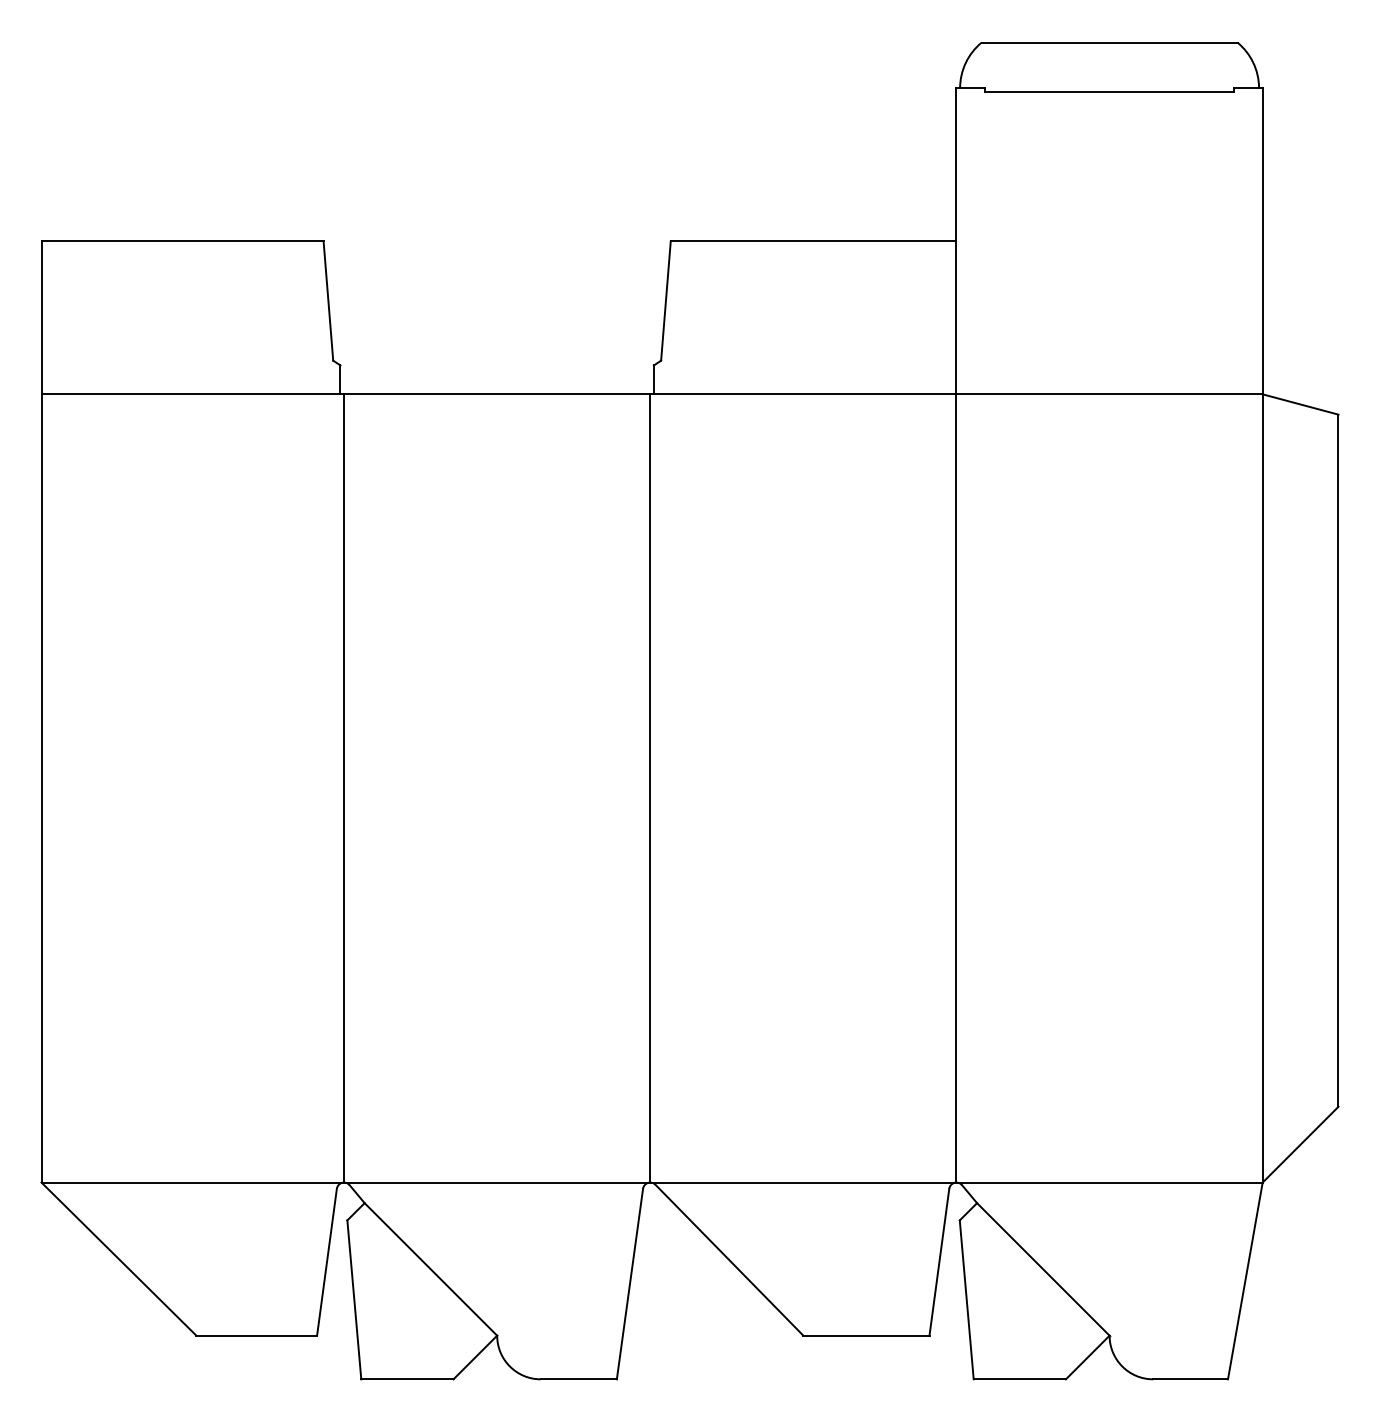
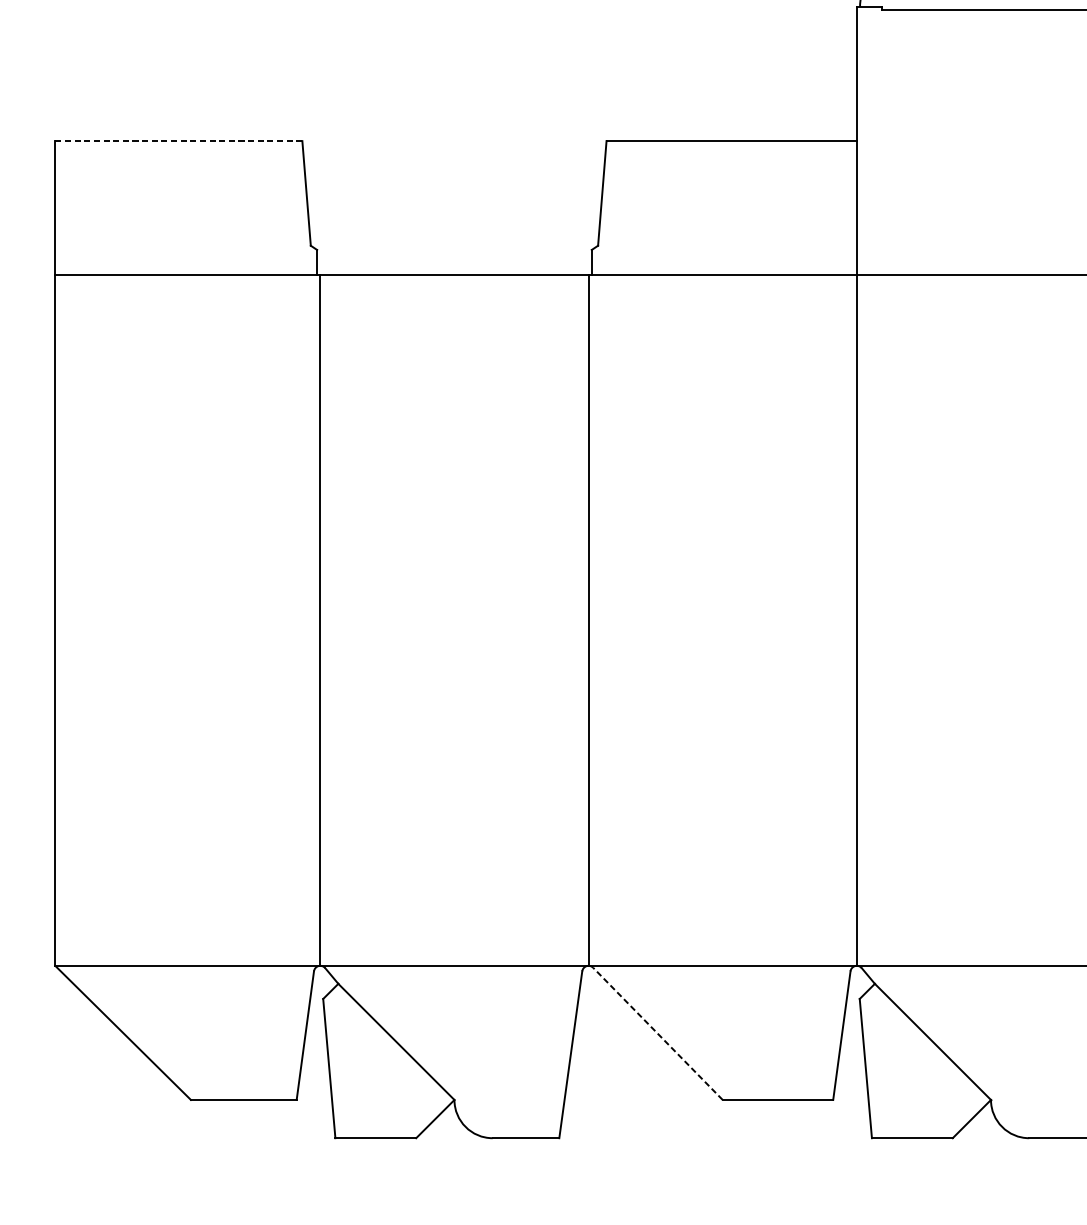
line: (182, 241) -> (178, 141), solid -> dashed
line: (729, 1260) -> (657, 1034), solid -> dashed

